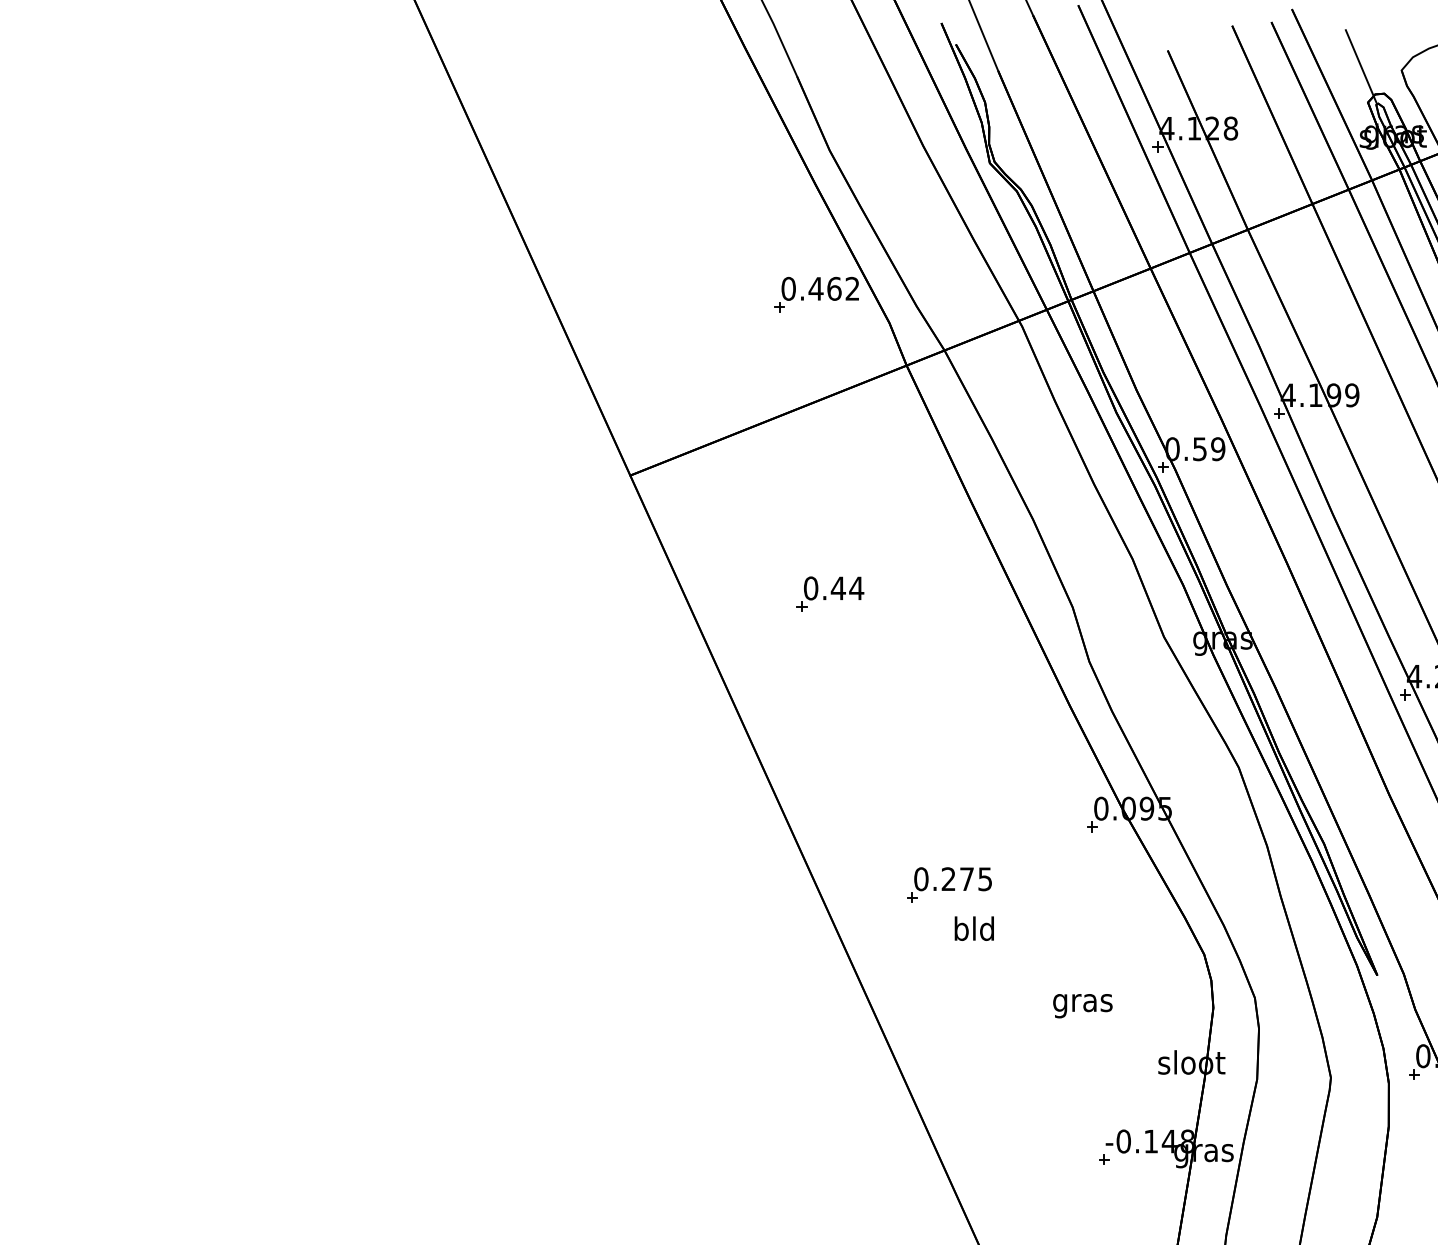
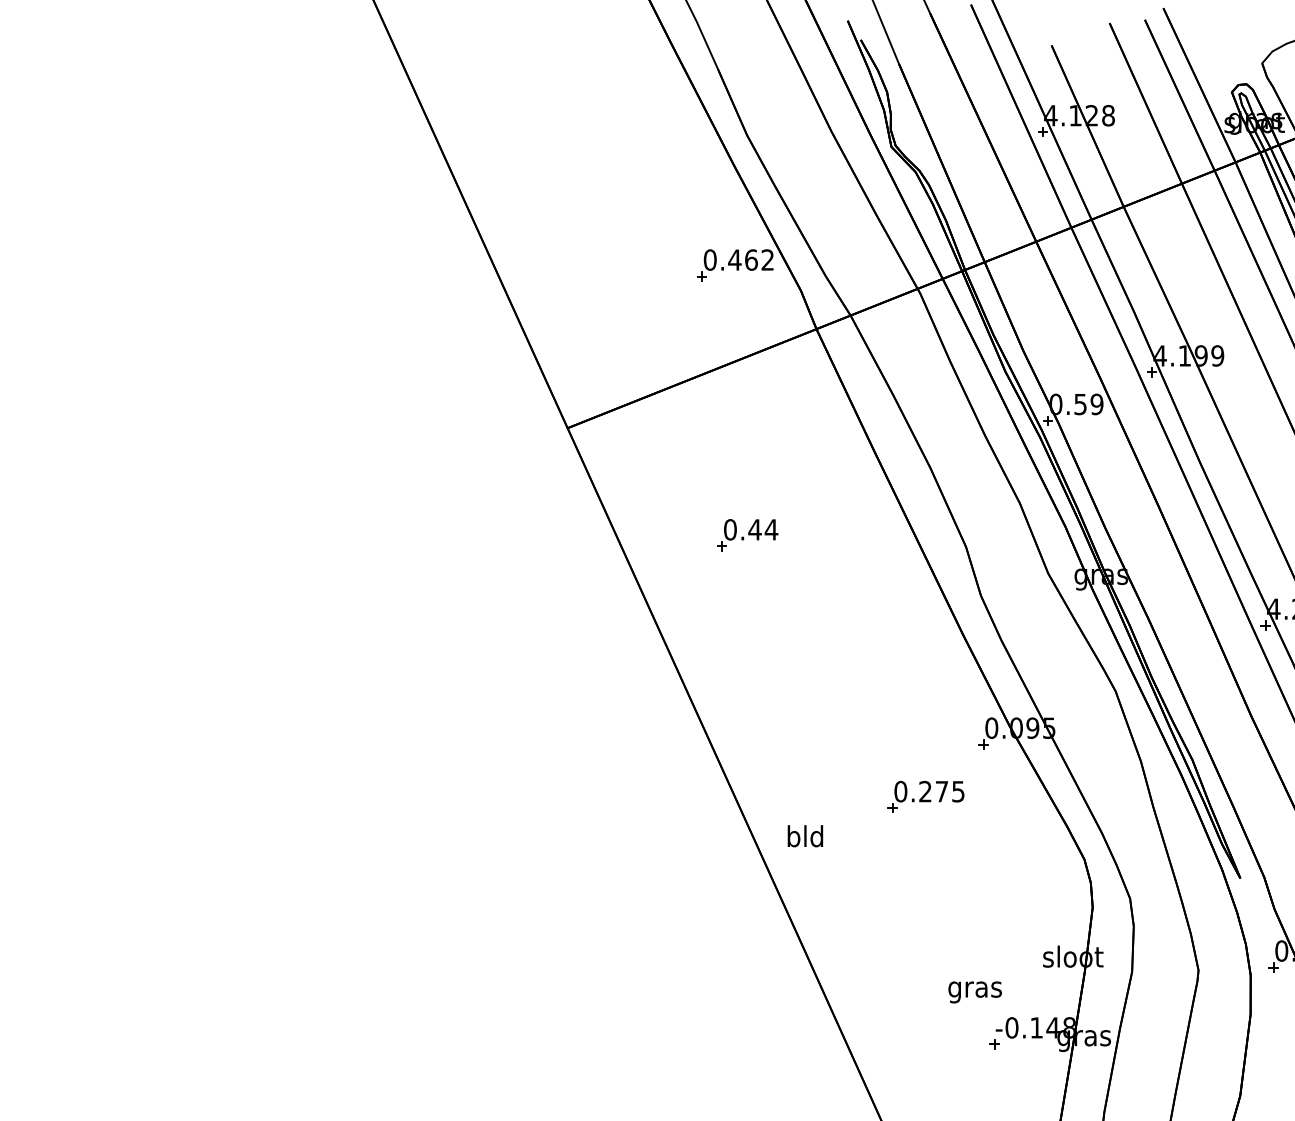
line: (1360, 66) -> (1225, 59), removed
part: (949, 884) -> (926, 796), moved
text: (973, 928) -> (804, 836), moved
text: (1082, 1006) -> (974, 992), moved

